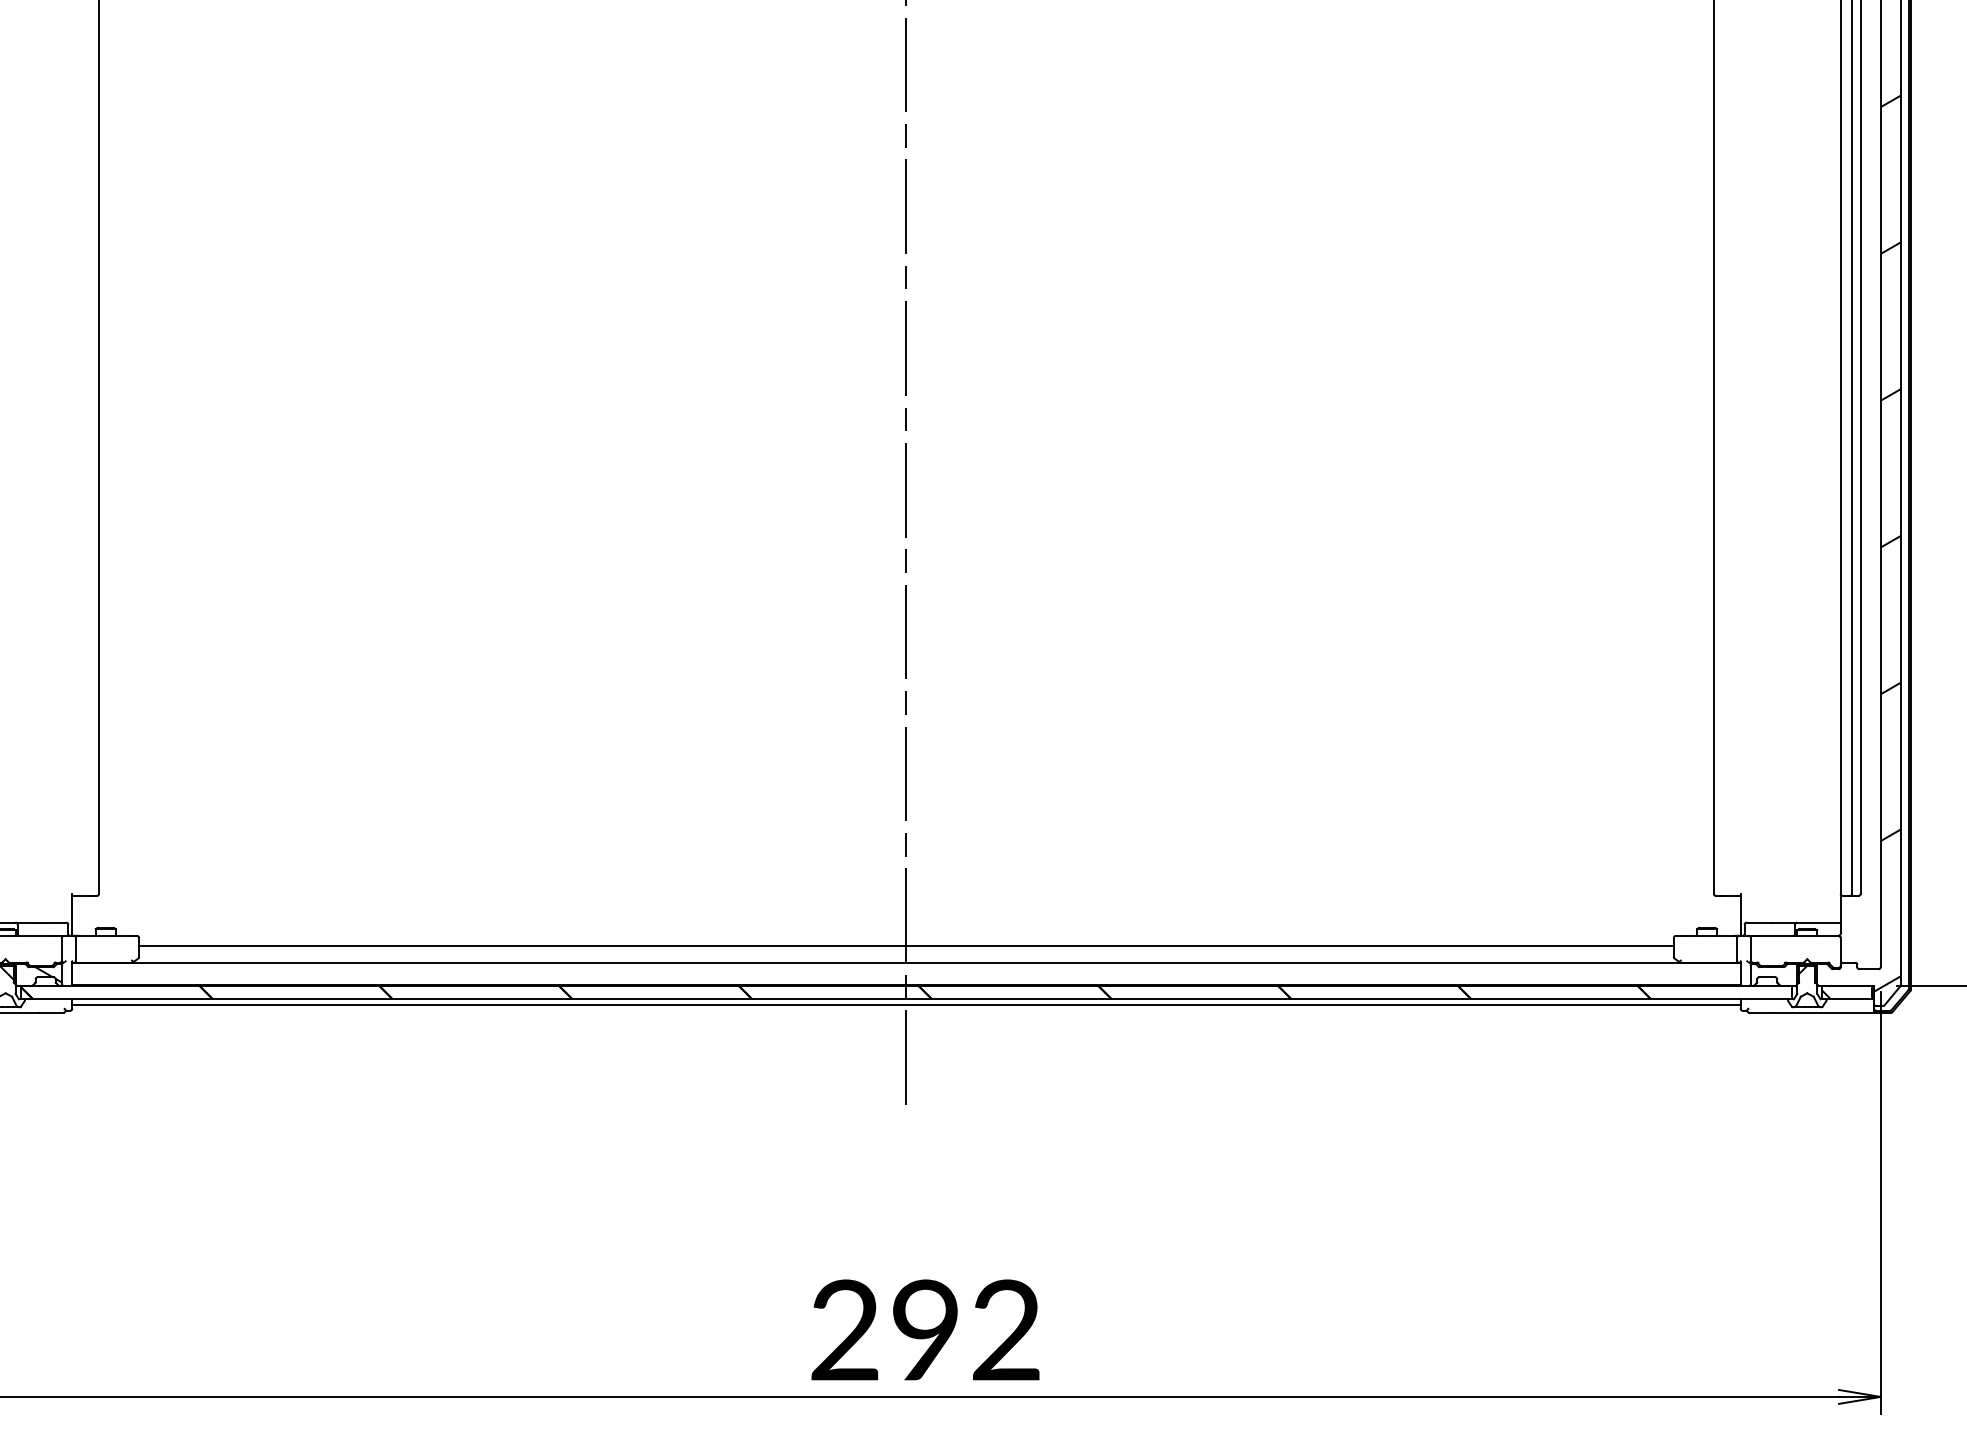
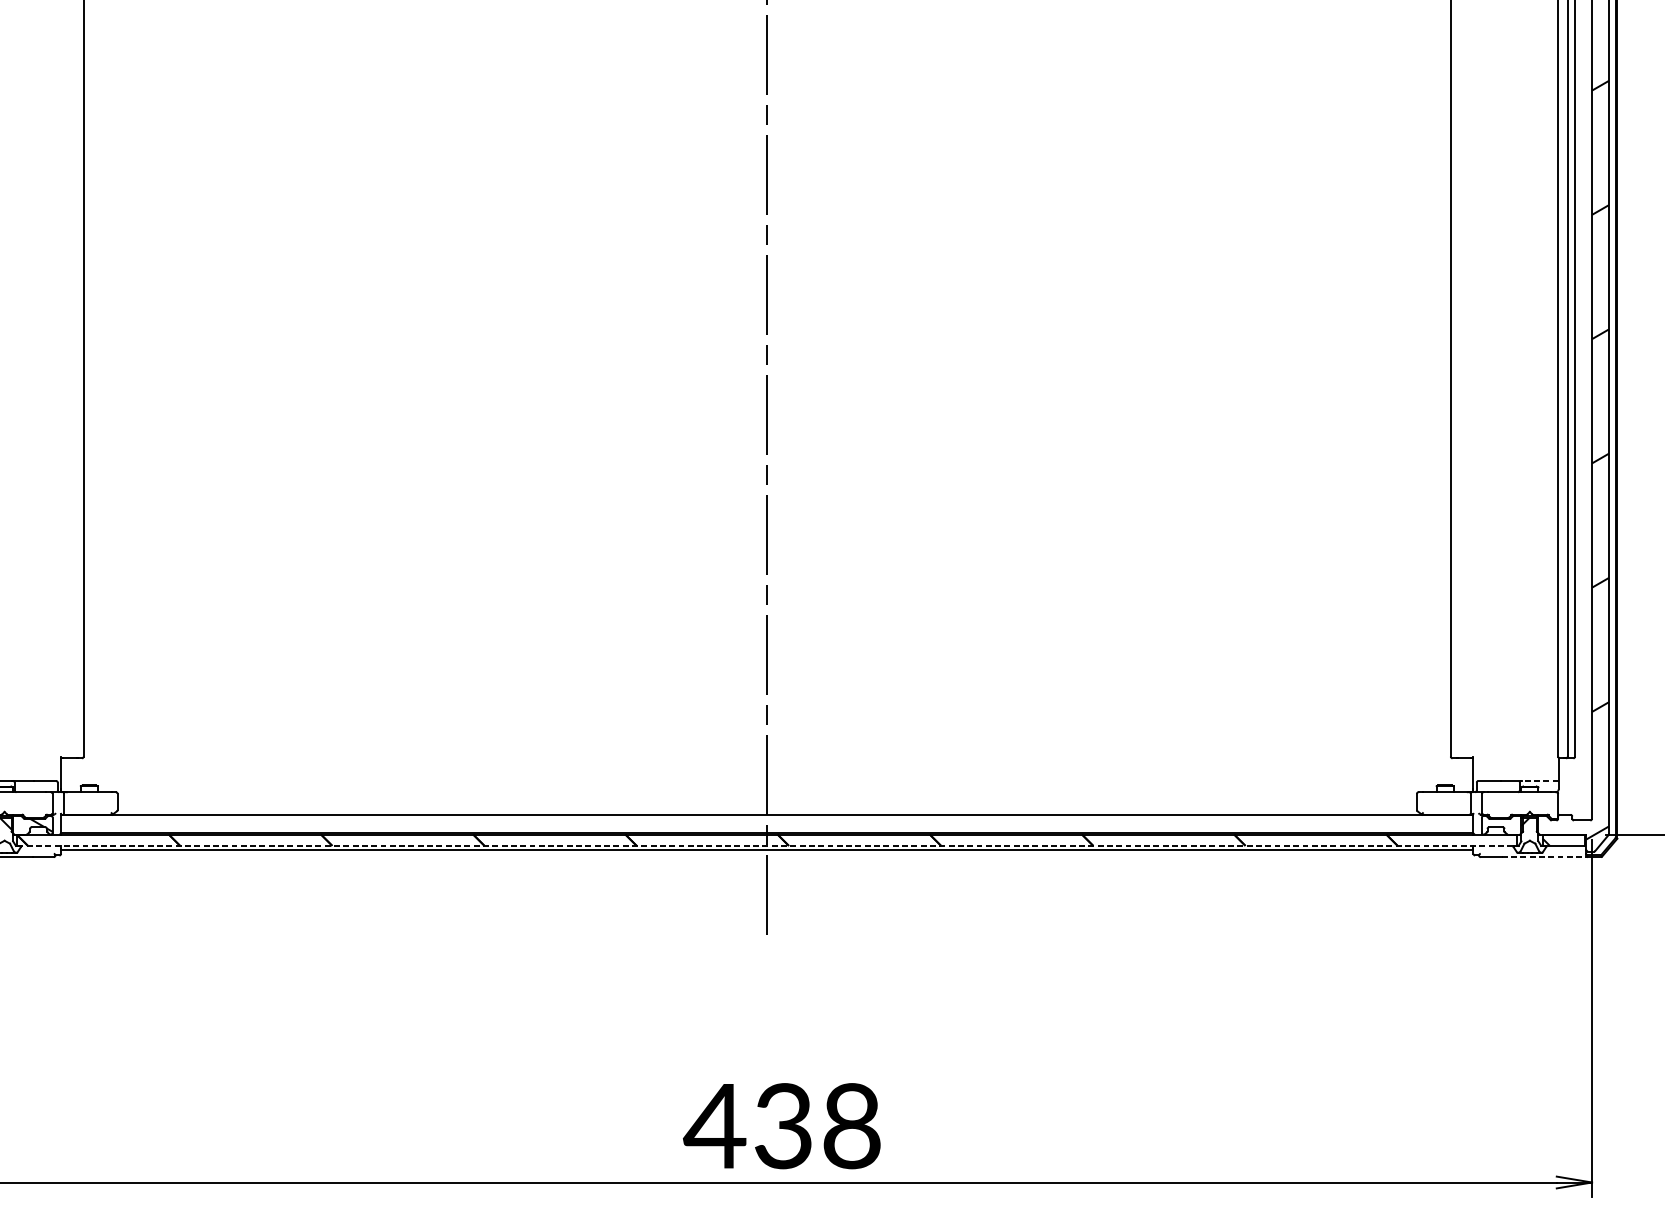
line: (1819, 922) -> (1540, 780), solid -> dashed
line: (906, 945) -> (767, 800), removed
line: (906, 999) -> (767, 846), solid -> dashed
line: (1825, 1012) -> (1545, 857), solid -> dashed
text: (923, 1330) -> (781, 1126), 292 -> 438

